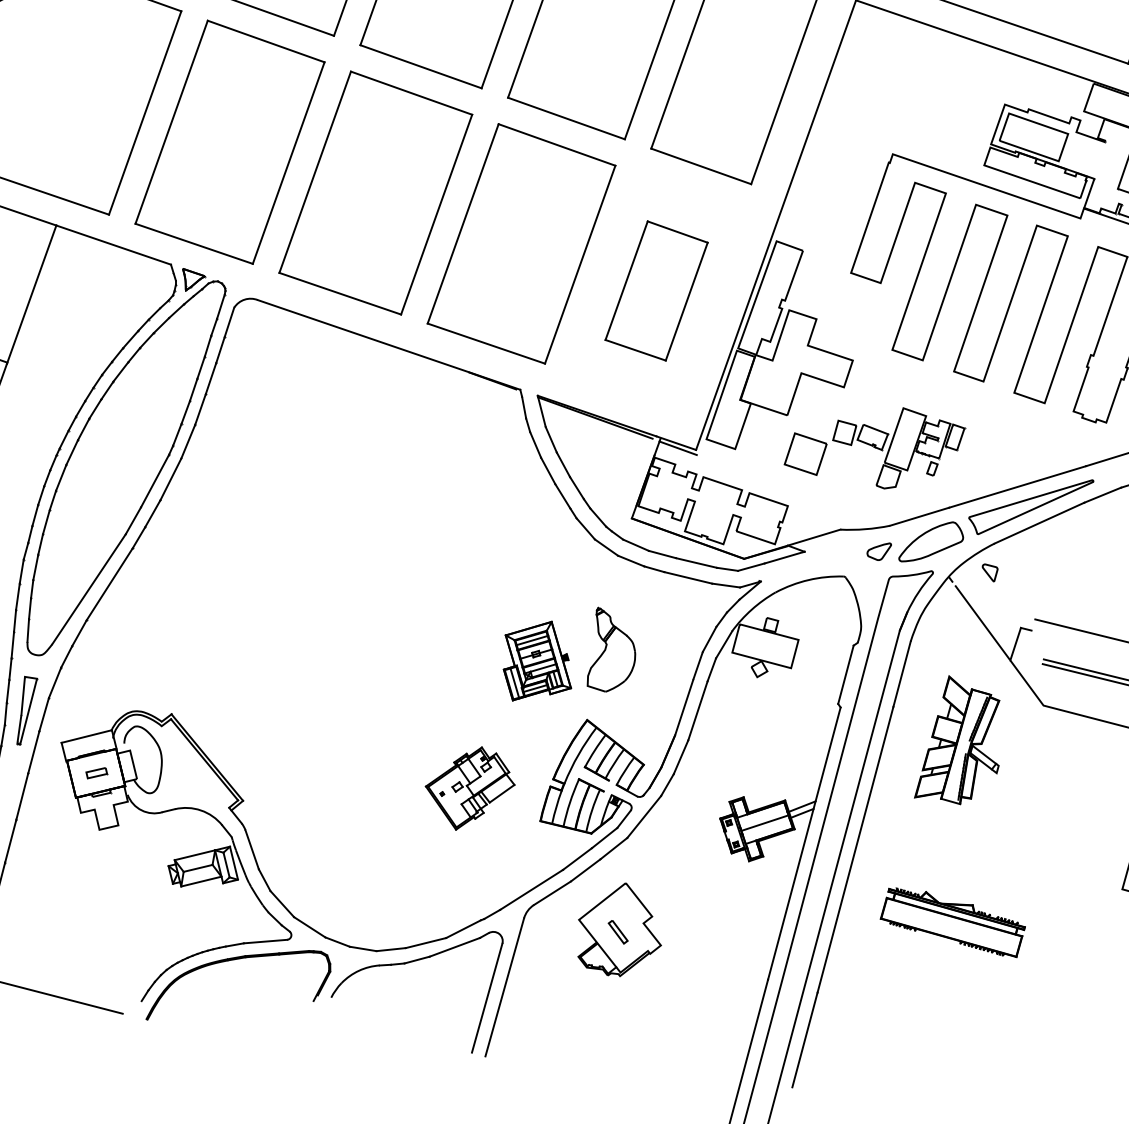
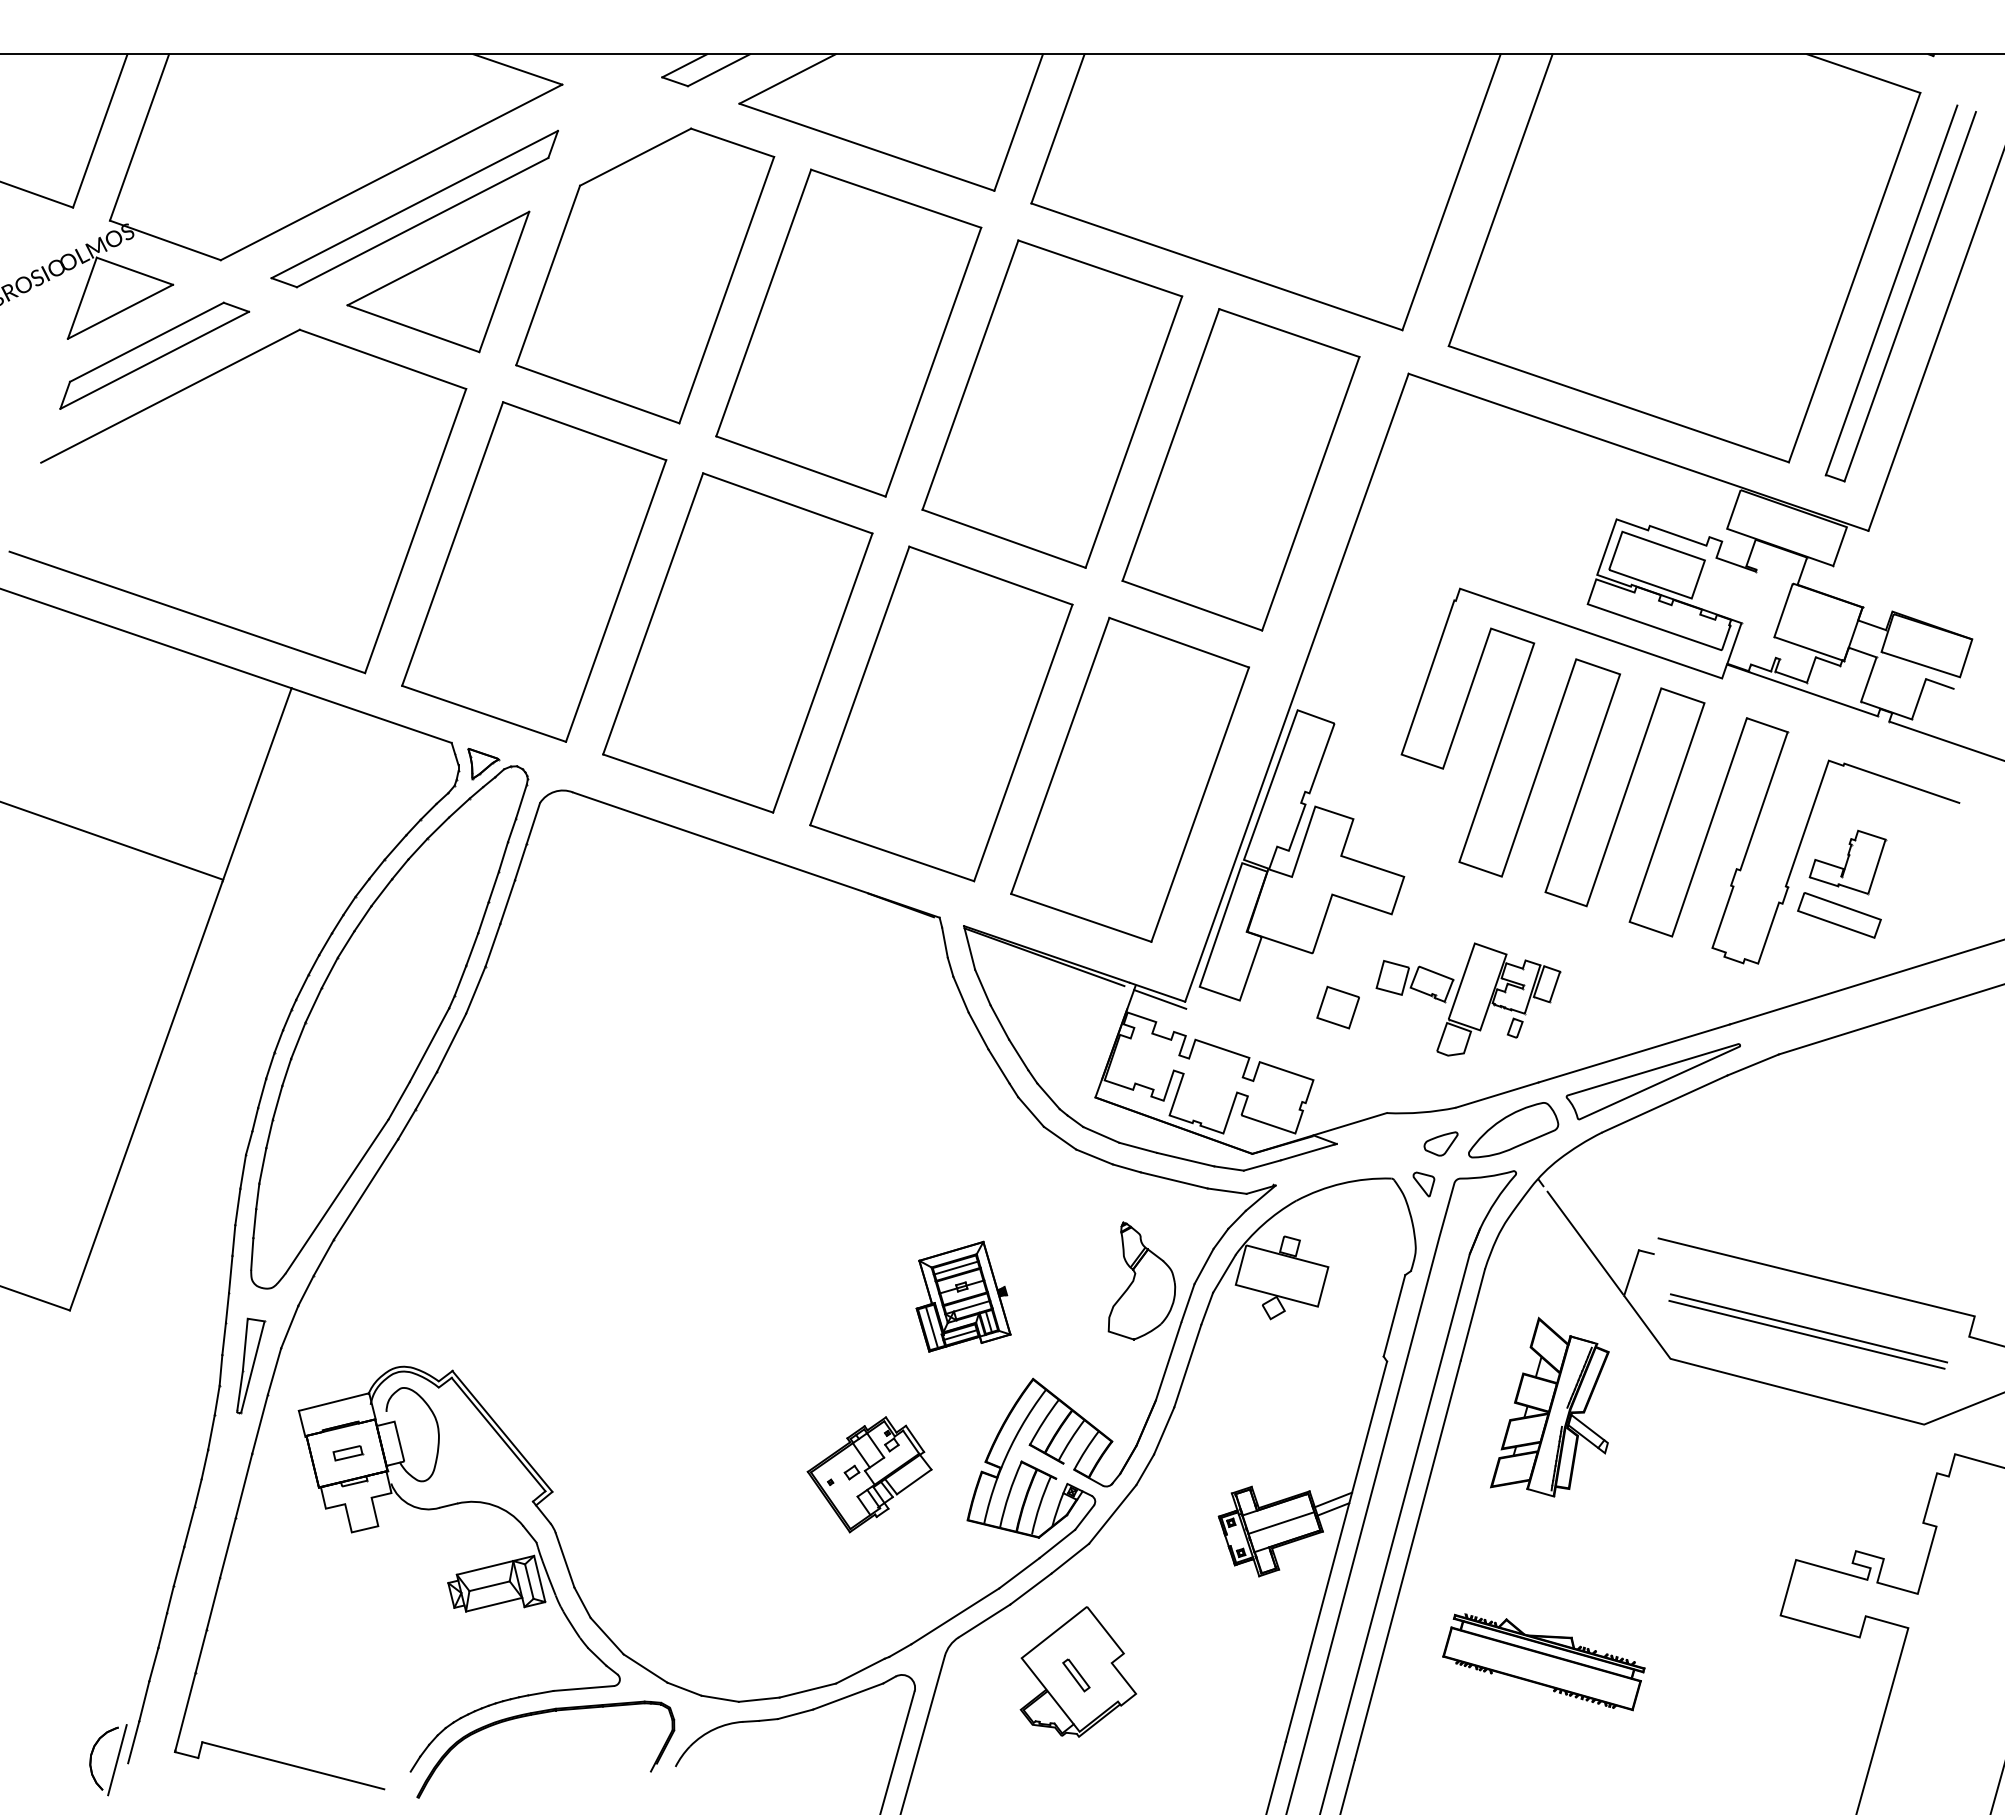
part: (656, 290) -> (1129, 779), size x1.67
part: (805, 454) -> (1337, 1007), size x0.71
part: (989, 572) -> (1423, 1184), moved
part: (611, 649) -> (1141, 1280), moved

